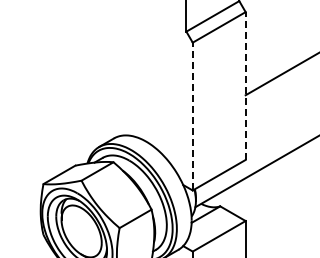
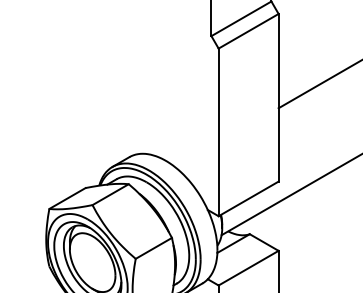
line: (245, 86) -> (278, 98), dashed -> solid
line: (192, 116) -> (218, 132), dashed -> solid

